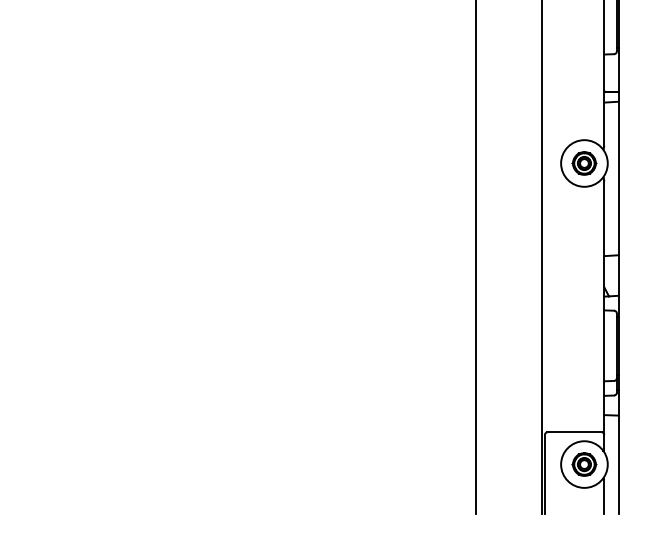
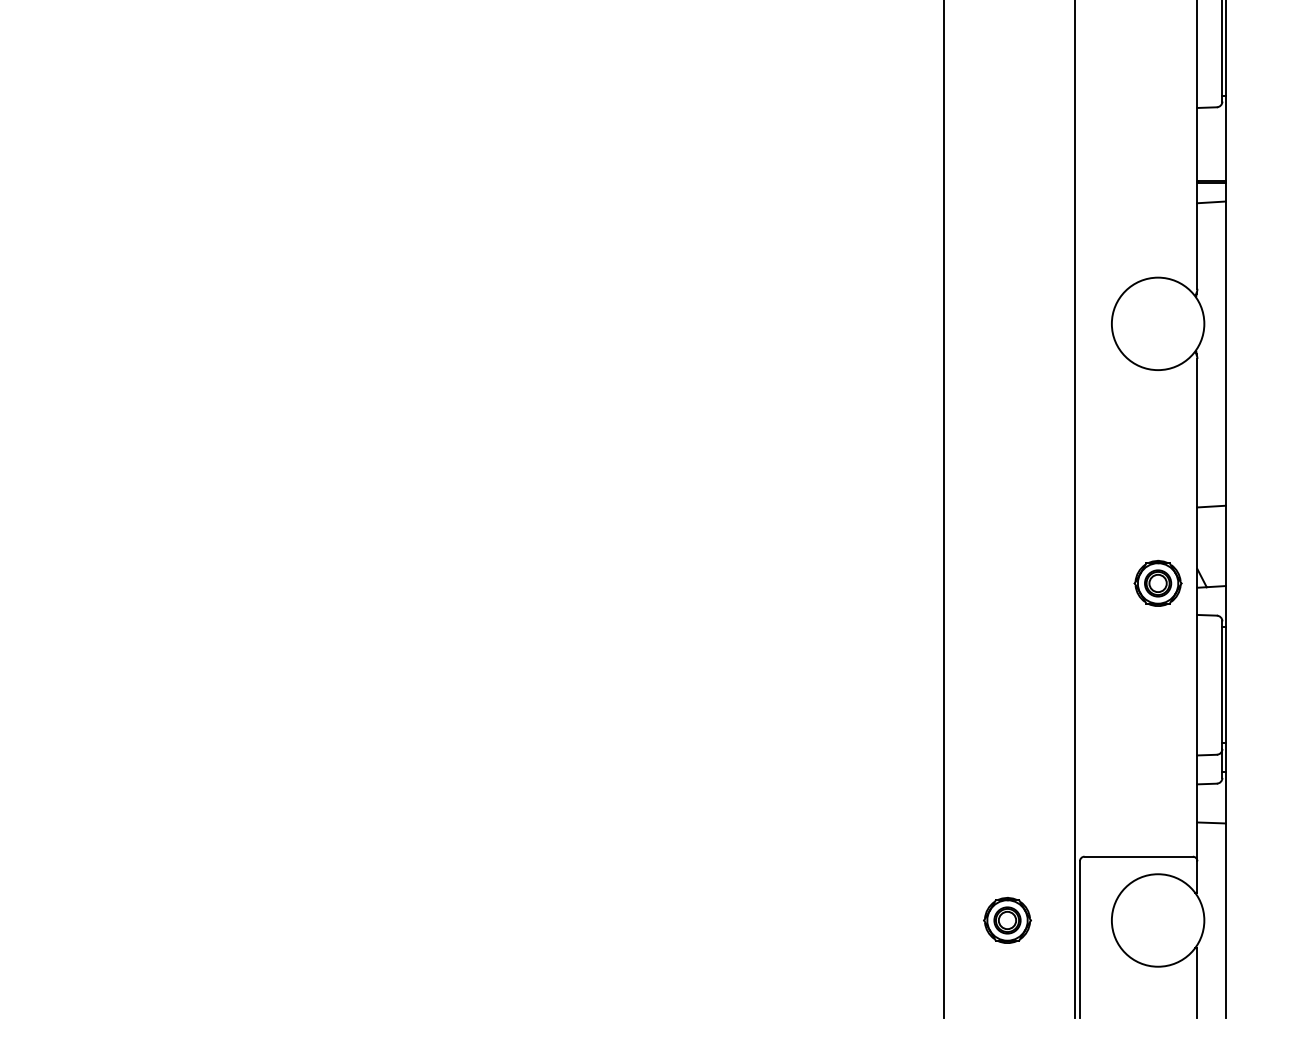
part: (584, 163) -> (1158, 583), moved
part: (584, 464) -> (1007, 920), moved

